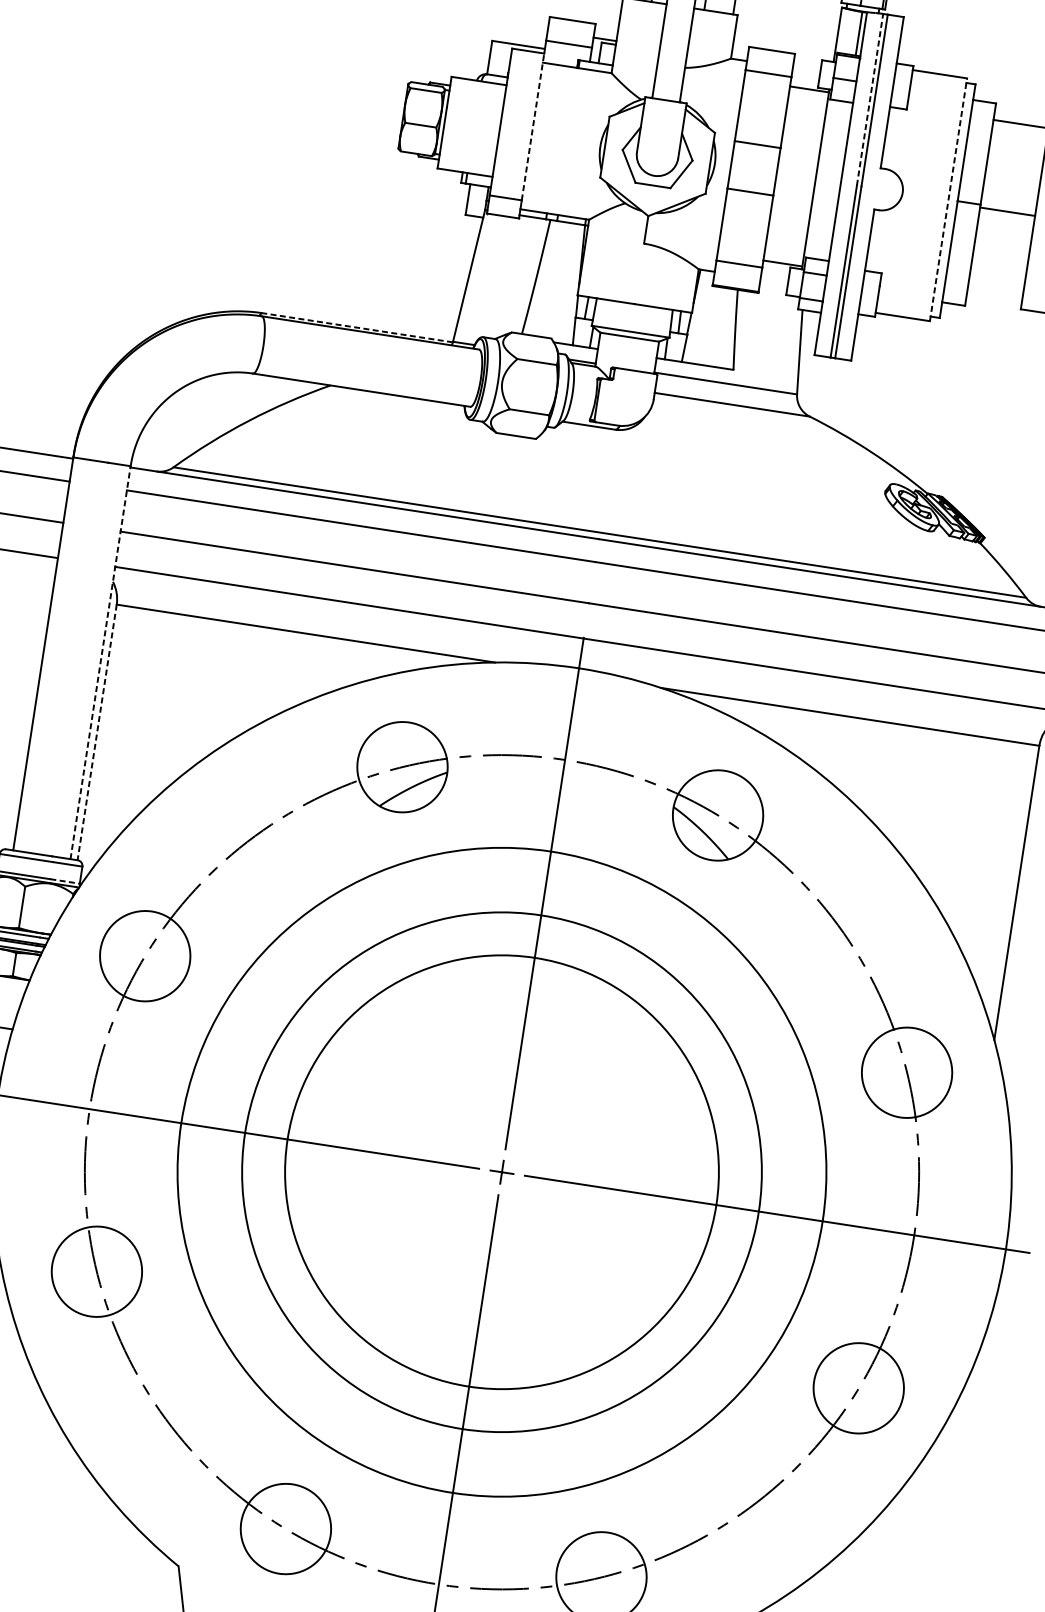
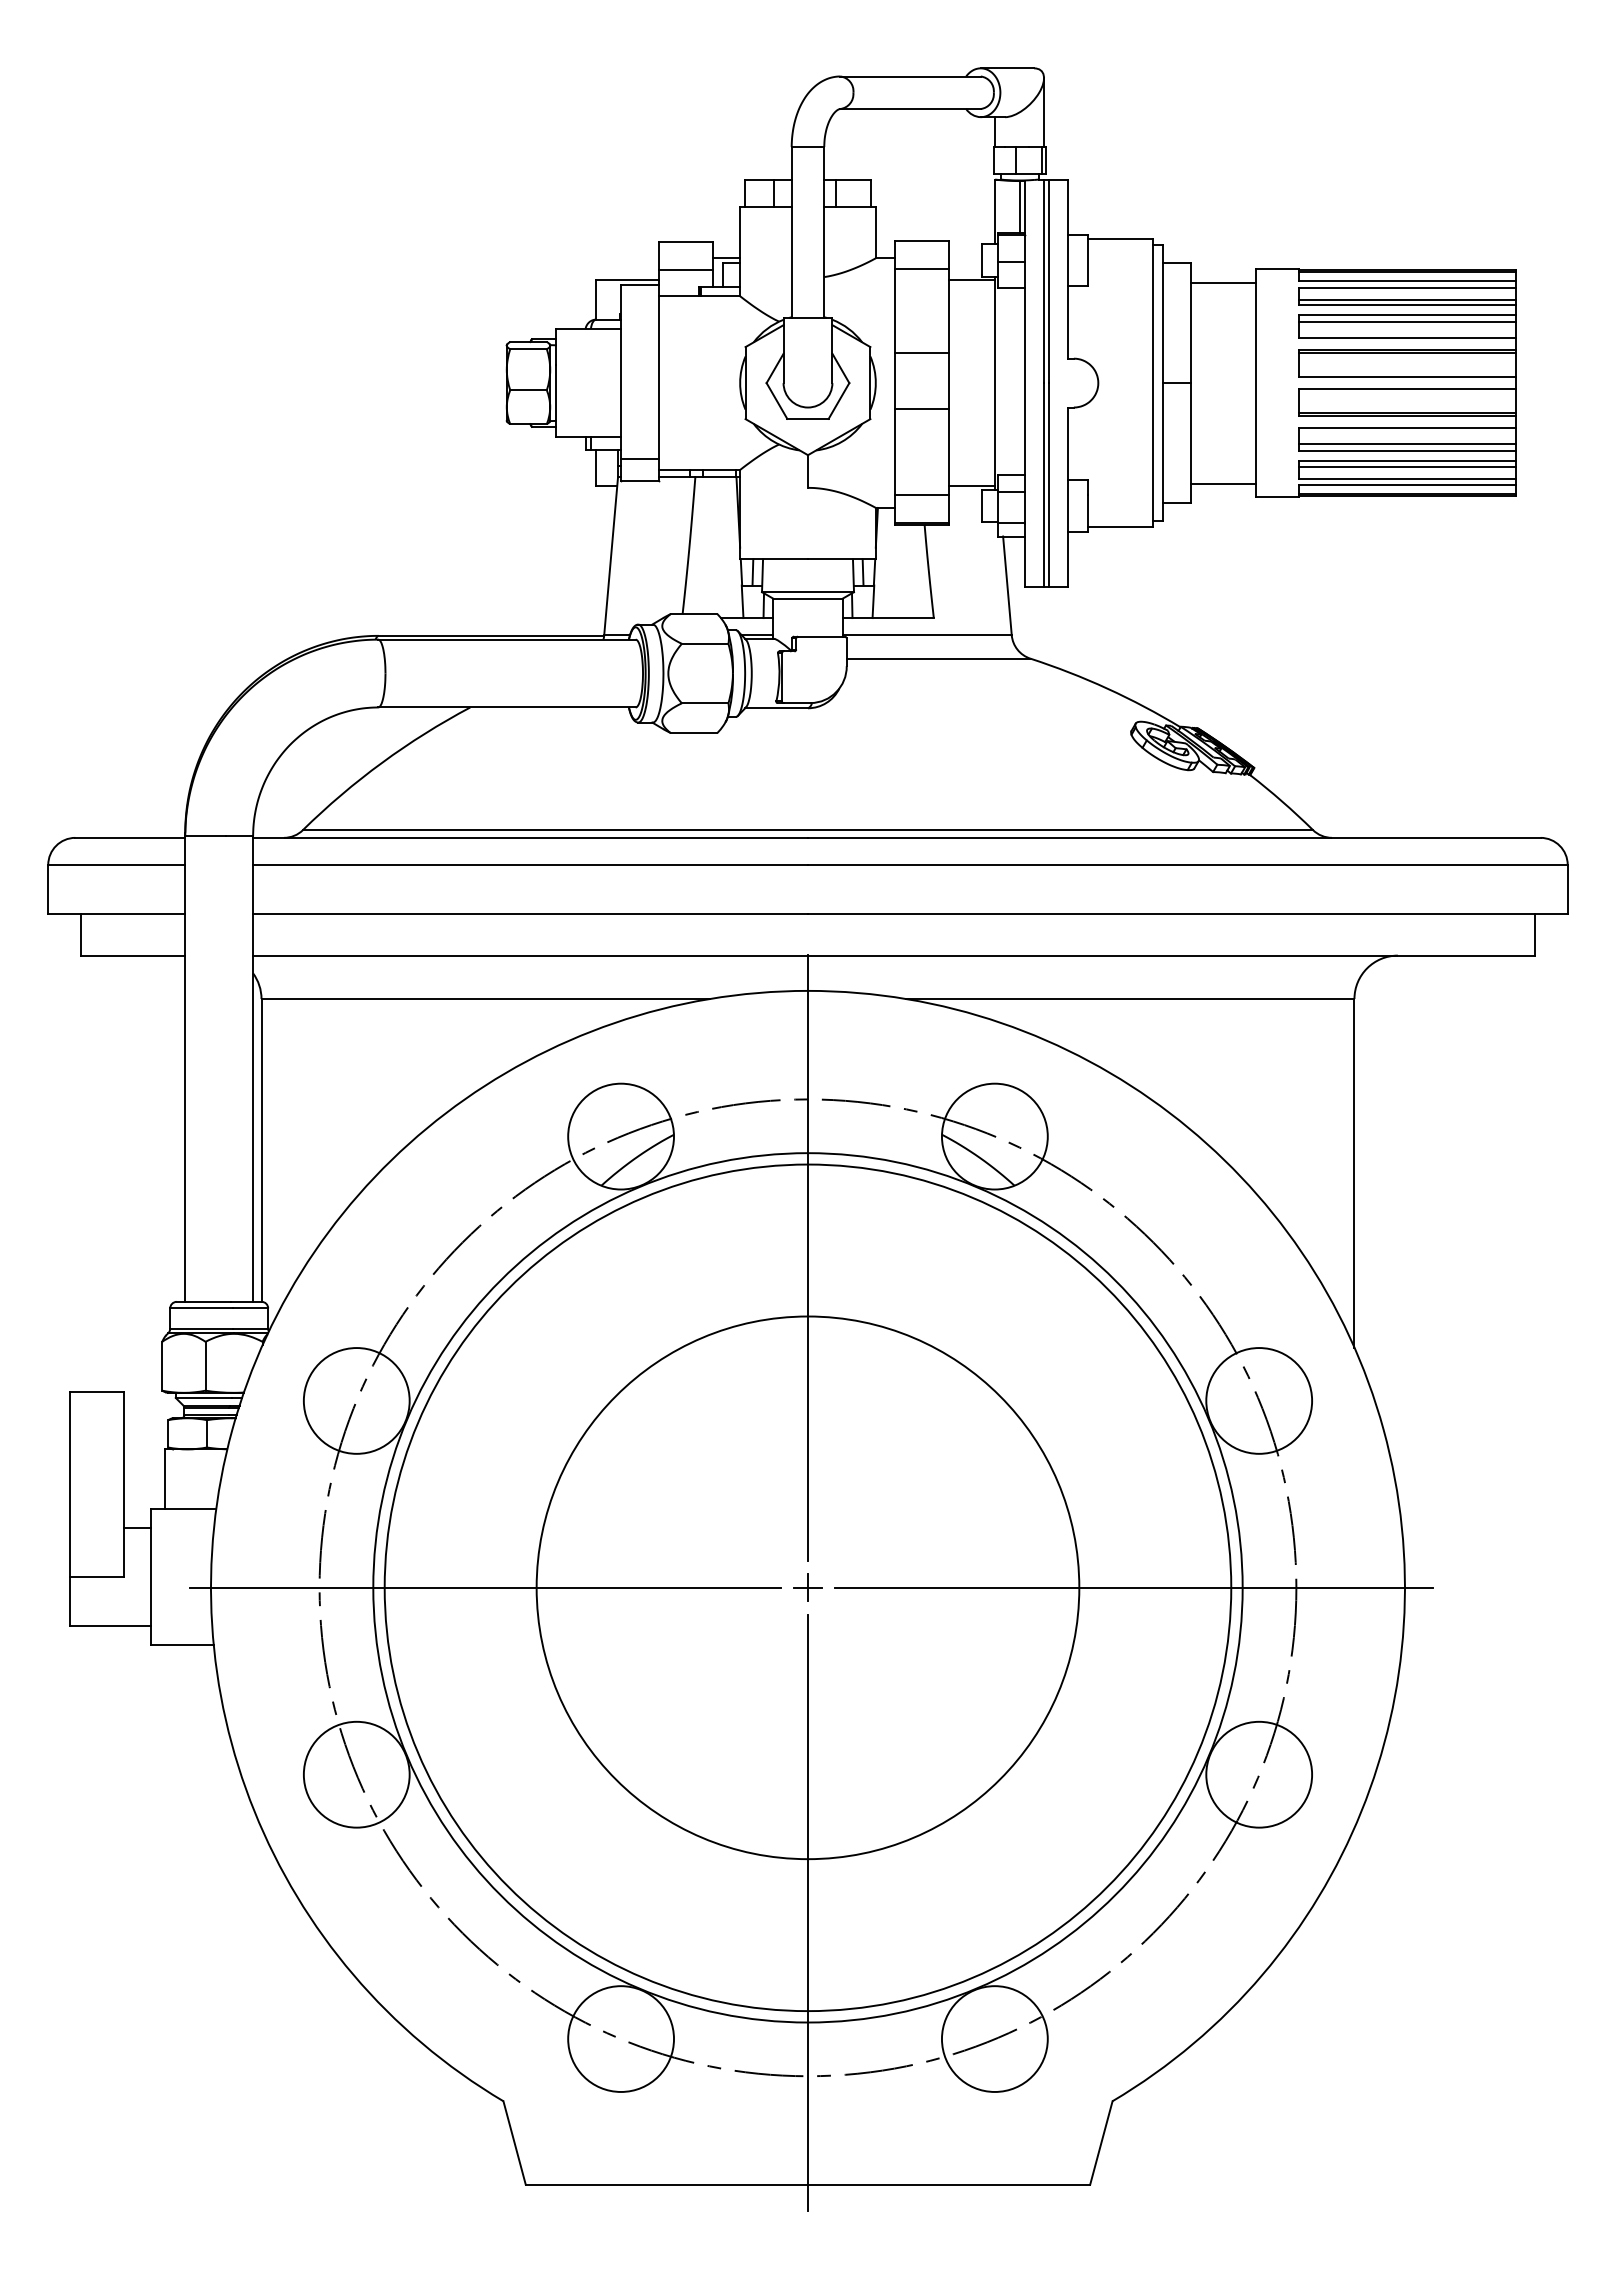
line: (870, 100) -> (1044, 281), dashed -> solid
line: (532, 126) -> (658, 372), dashed -> solid
line: (948, 200) -> (1152, 383), dashed -> solid
line: (1007, 211) -> (1222, 483), moved
line: (357, 327) -> (491, 635), dashed -> solid
line: (100, 663) -> (253, 1069), dashed -> solid
line: (97, 732) -> (261, 1150), dashed -> solid
line: (65, 881) -> (251, 1328), dashed -> solid
circle: (501, 1171) -> (807, 1587), size x0.71
circle: (501, 1171) -> (807, 1587), size x1.43
circle: (501, 1171) -> (807, 1587), size x1.67

